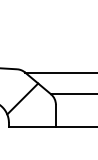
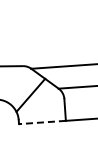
line: (31, 126) -> (41, 122), solid -> dashed

